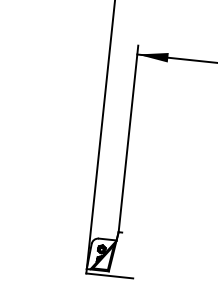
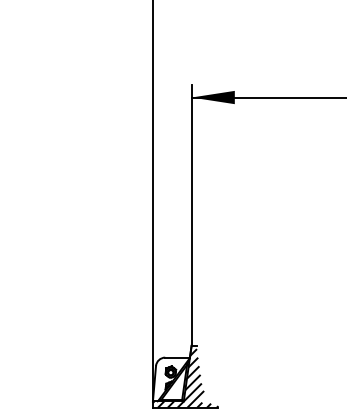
hatch: (111, 255) -> (185, 378), added

